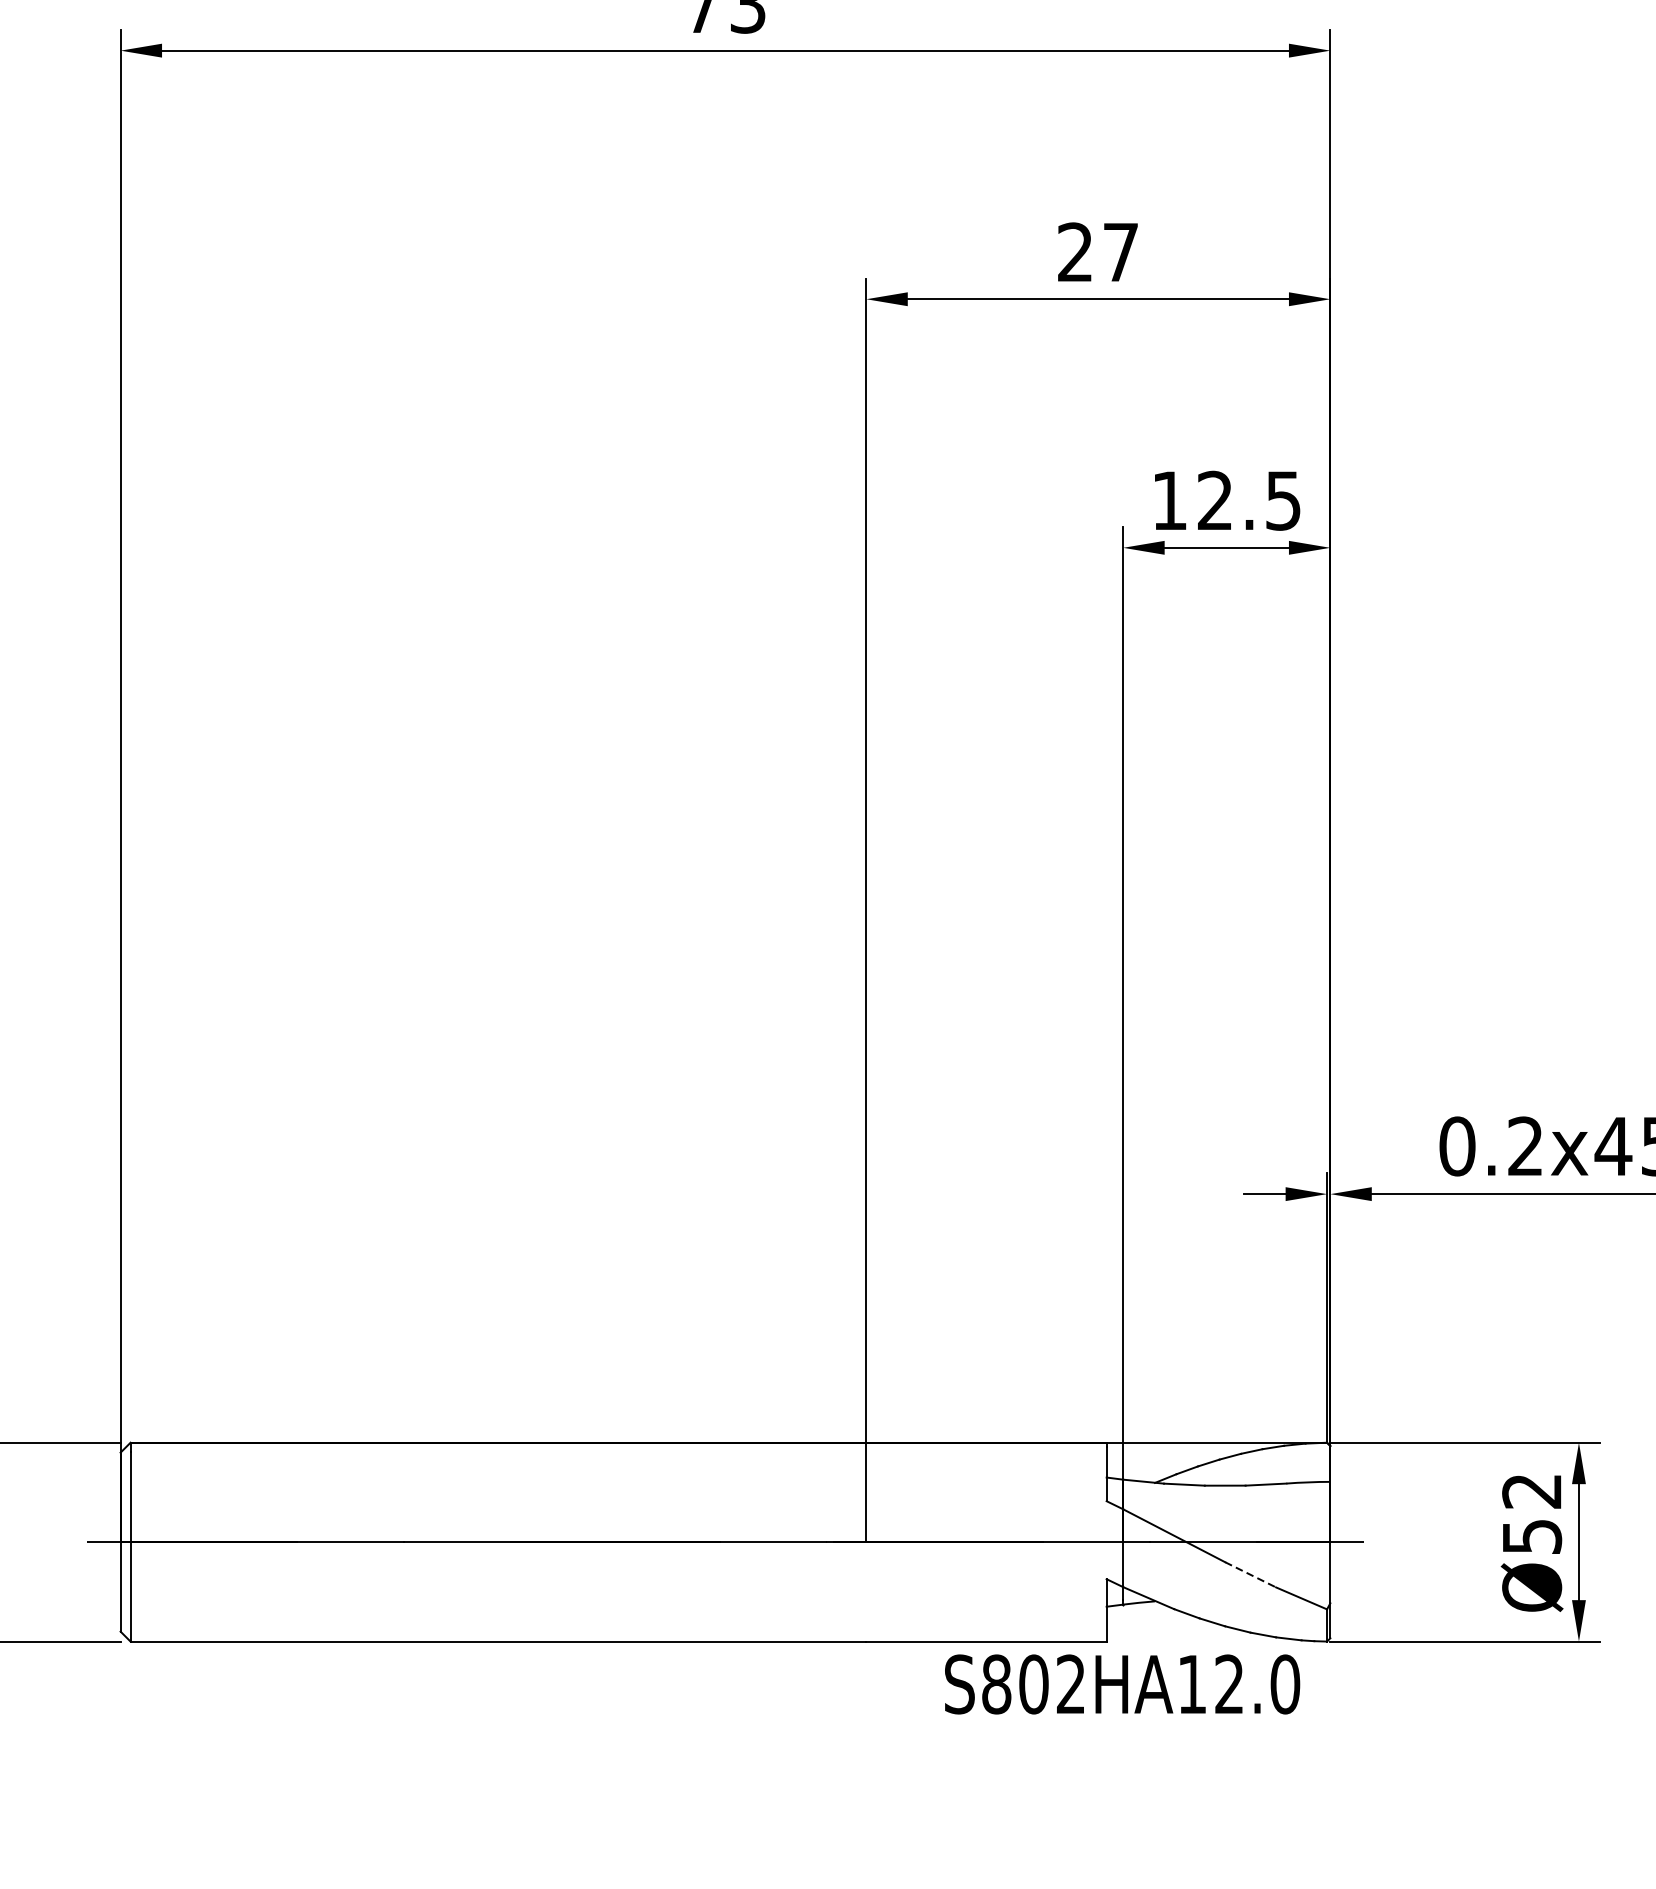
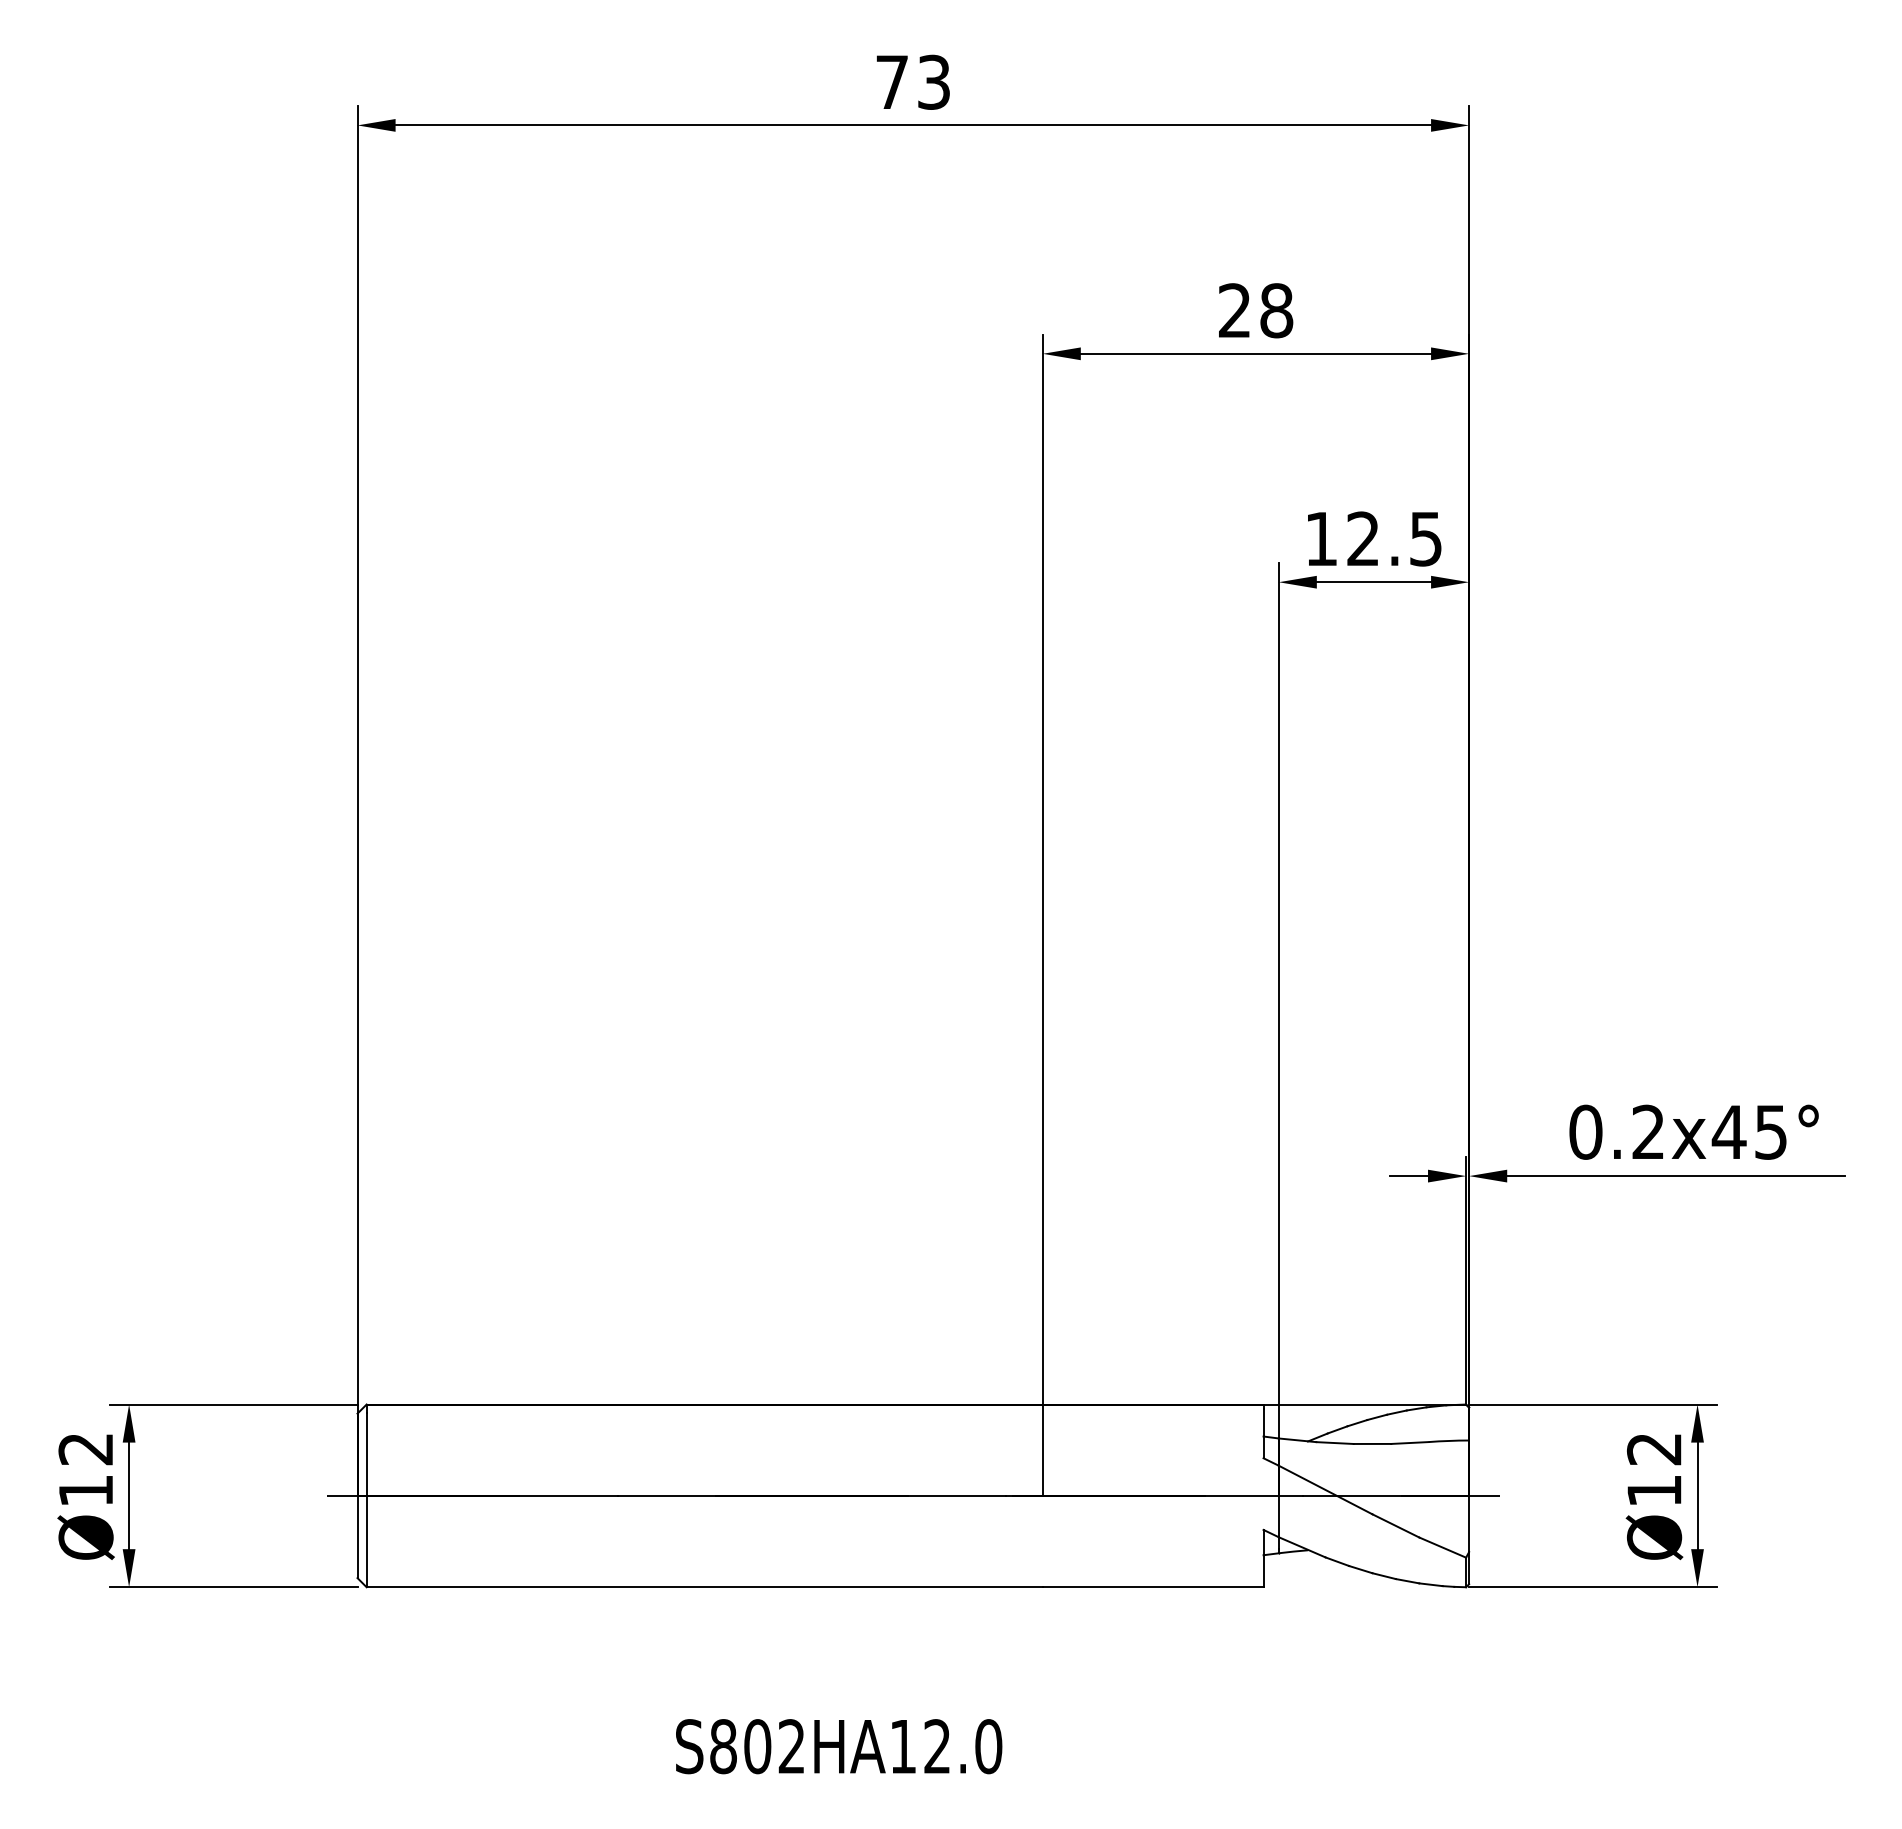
text: (1120, 252) -> (1276, 310), 27 -> 28
text: (1532, 1536) -> (1654, 1490), Ø52 -> Ø12
line: (1251, 1575) -> (1396, 1526), dashed -> solid
text: (1122, 1684) -> (839, 1746), moved

